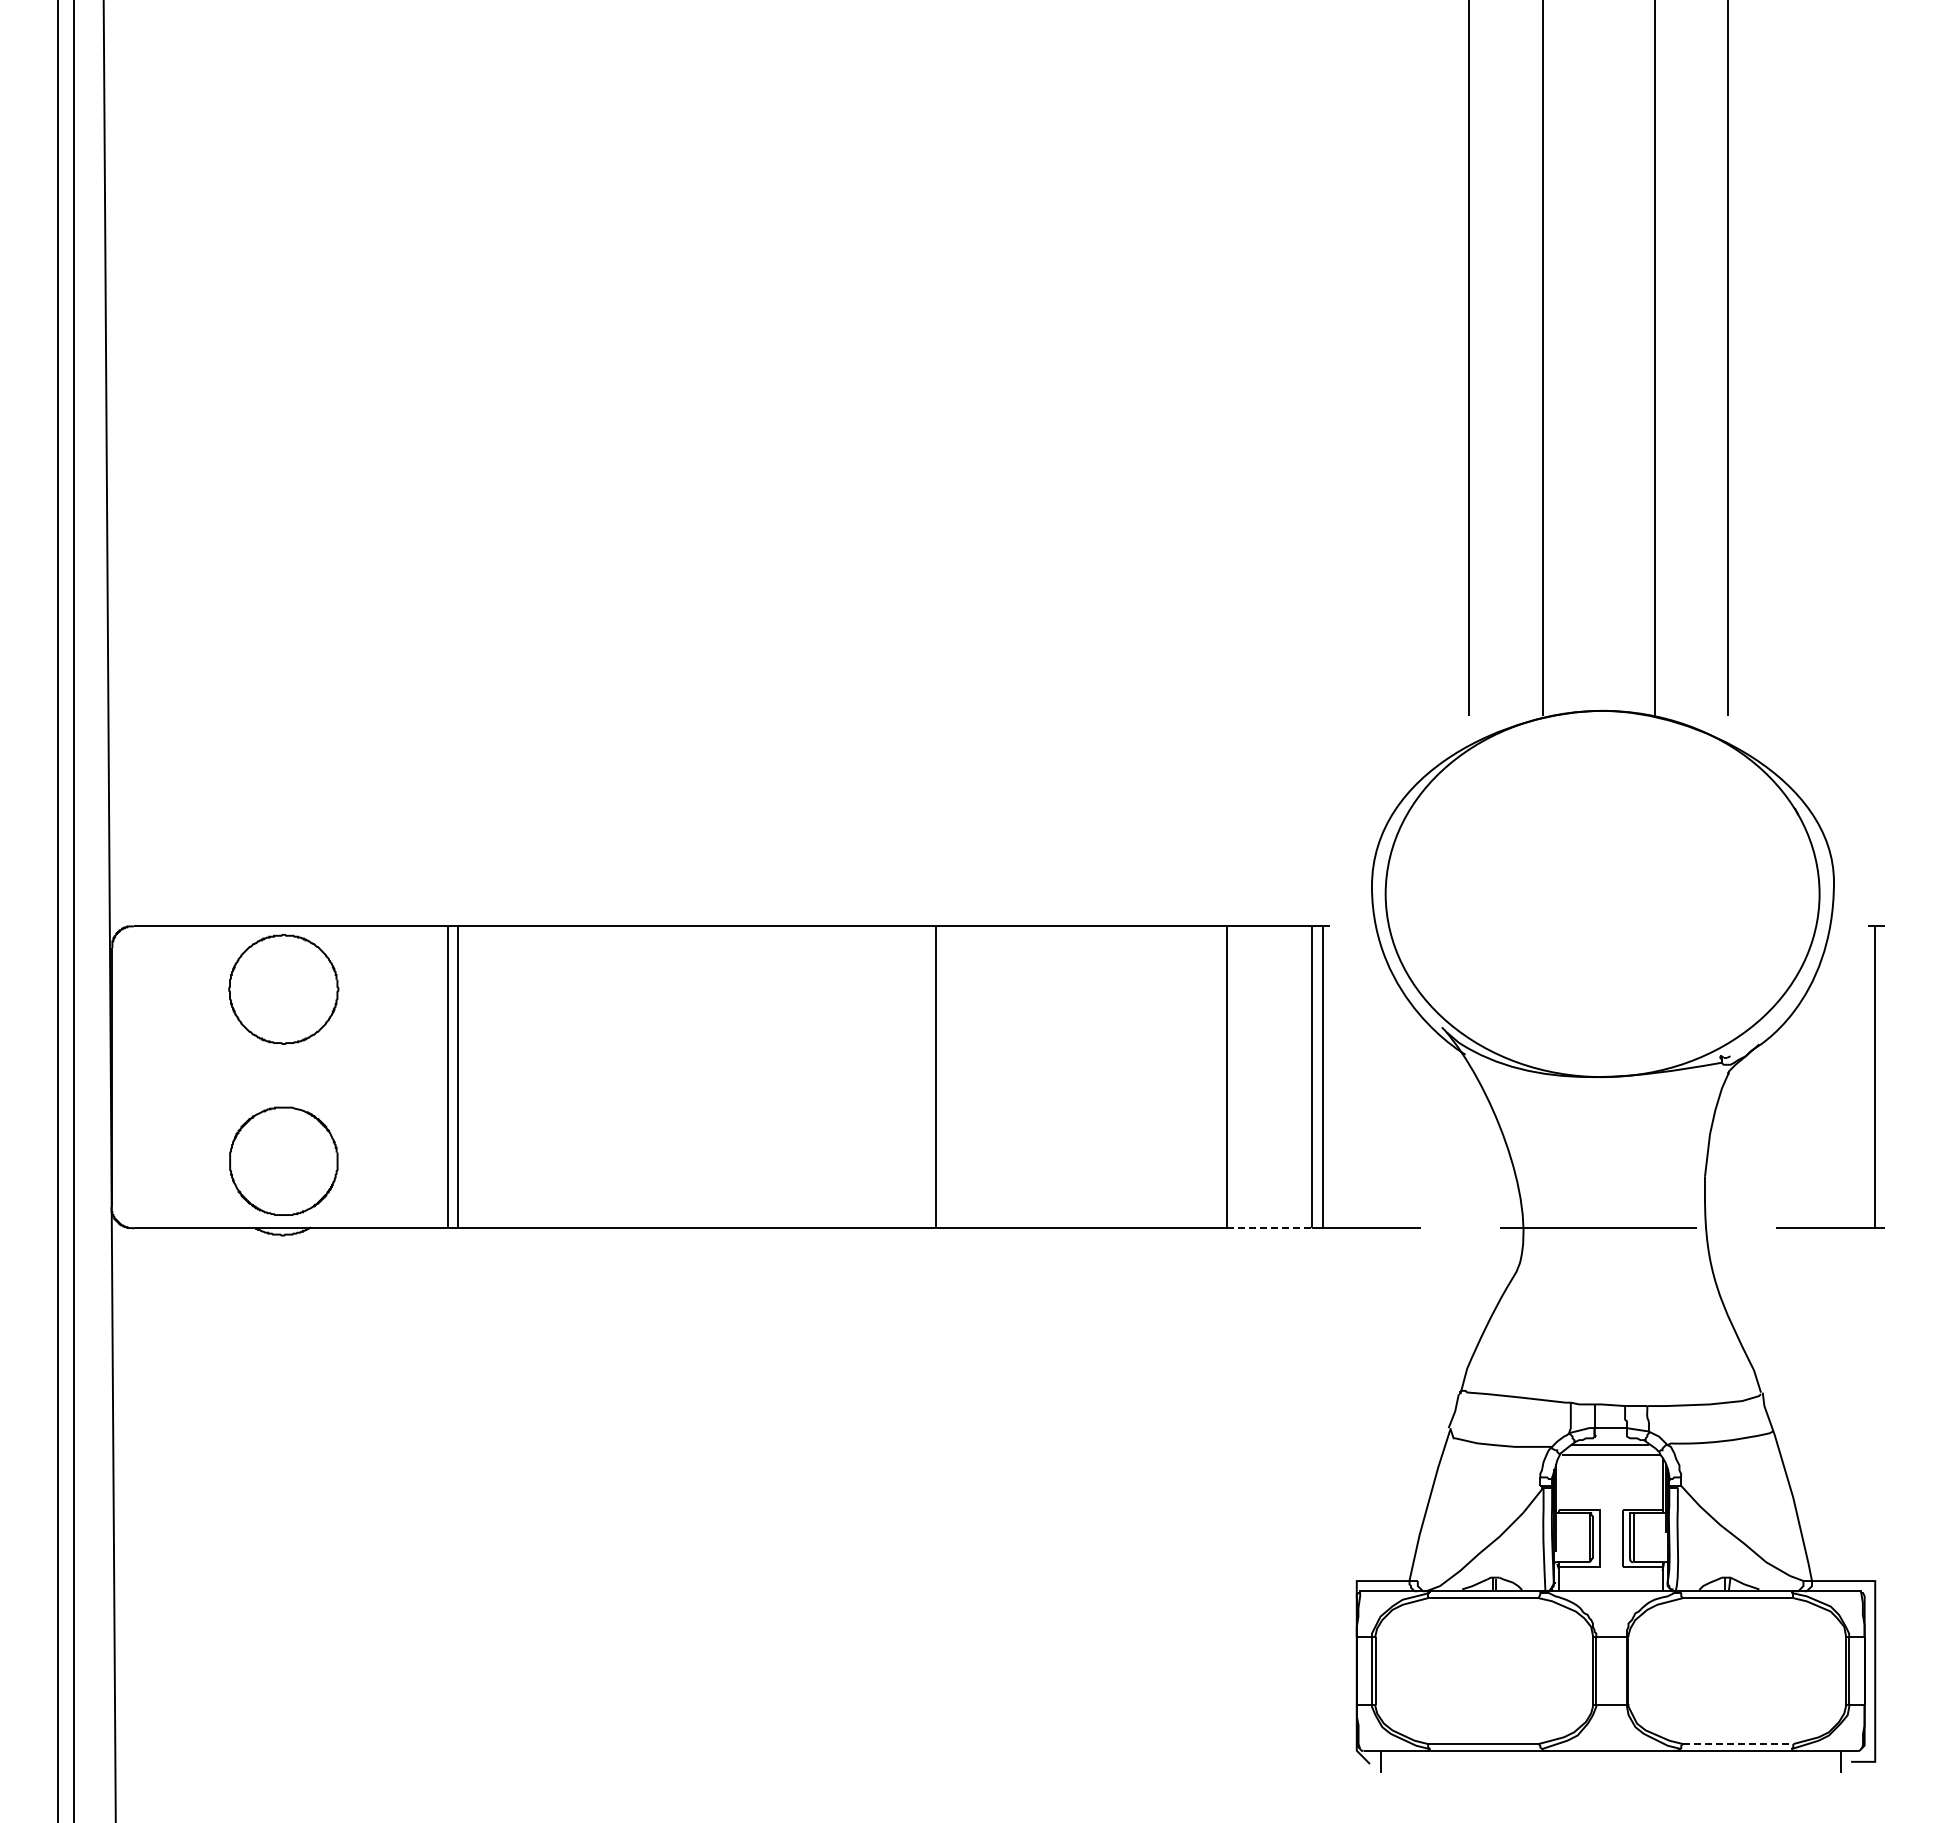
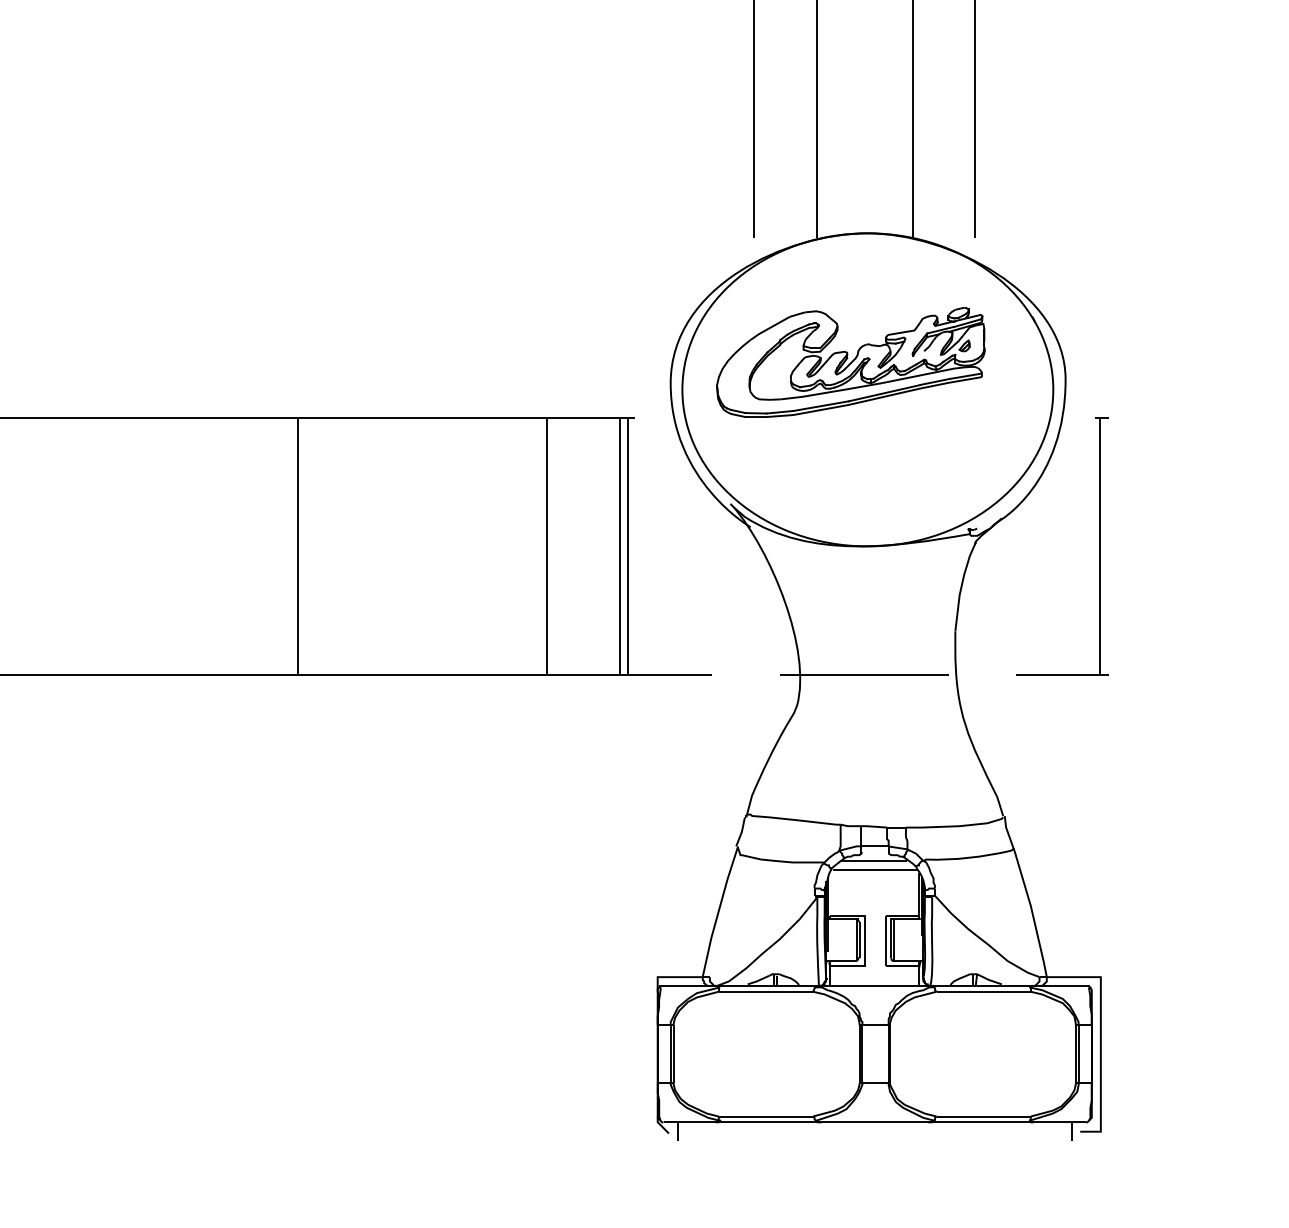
part: (1582, 861) -> (850, 362), added
line: (1270, 1228) -> (583, 675), dashed -> solid
line: (1738, 1744) -> (983, 1116), dashed -> solid

